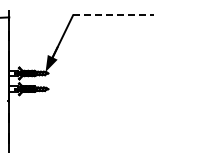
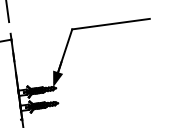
line: (113, 15) -> (110, 24), dashed -> solid

